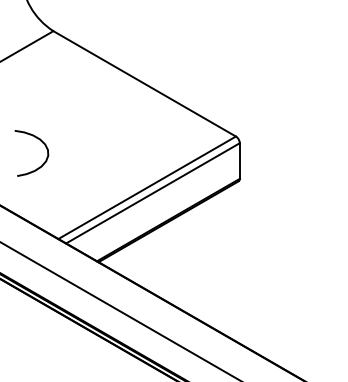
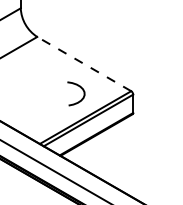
line: (143, 82) -> (83, 63), solid -> dashed
curve: (40, 142) -> (80, 88), moved

